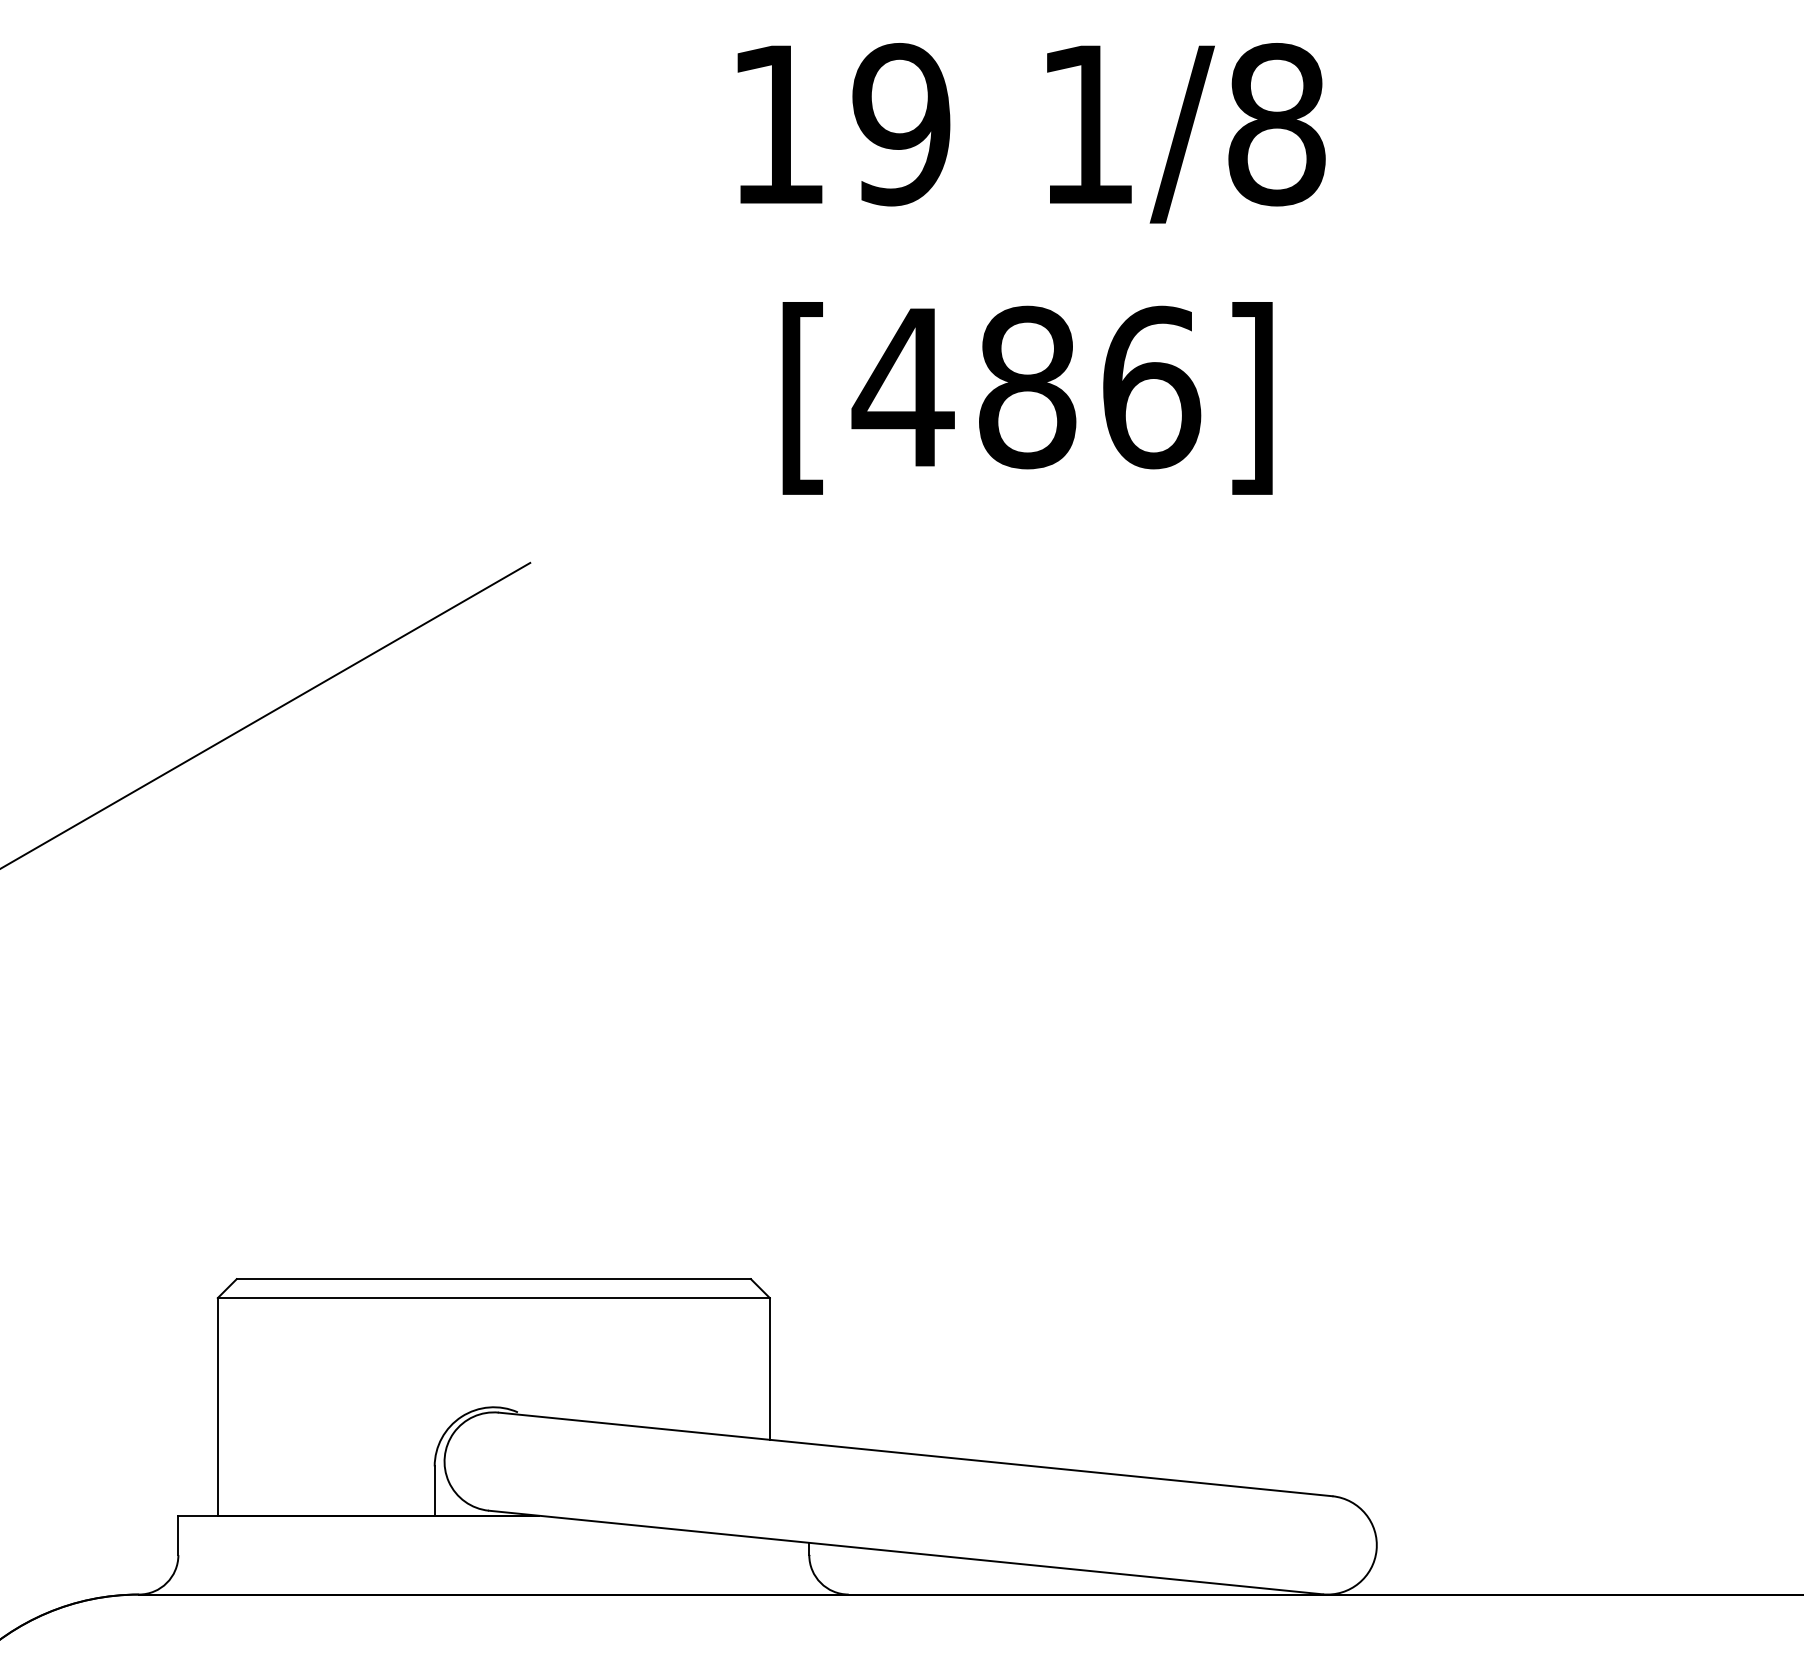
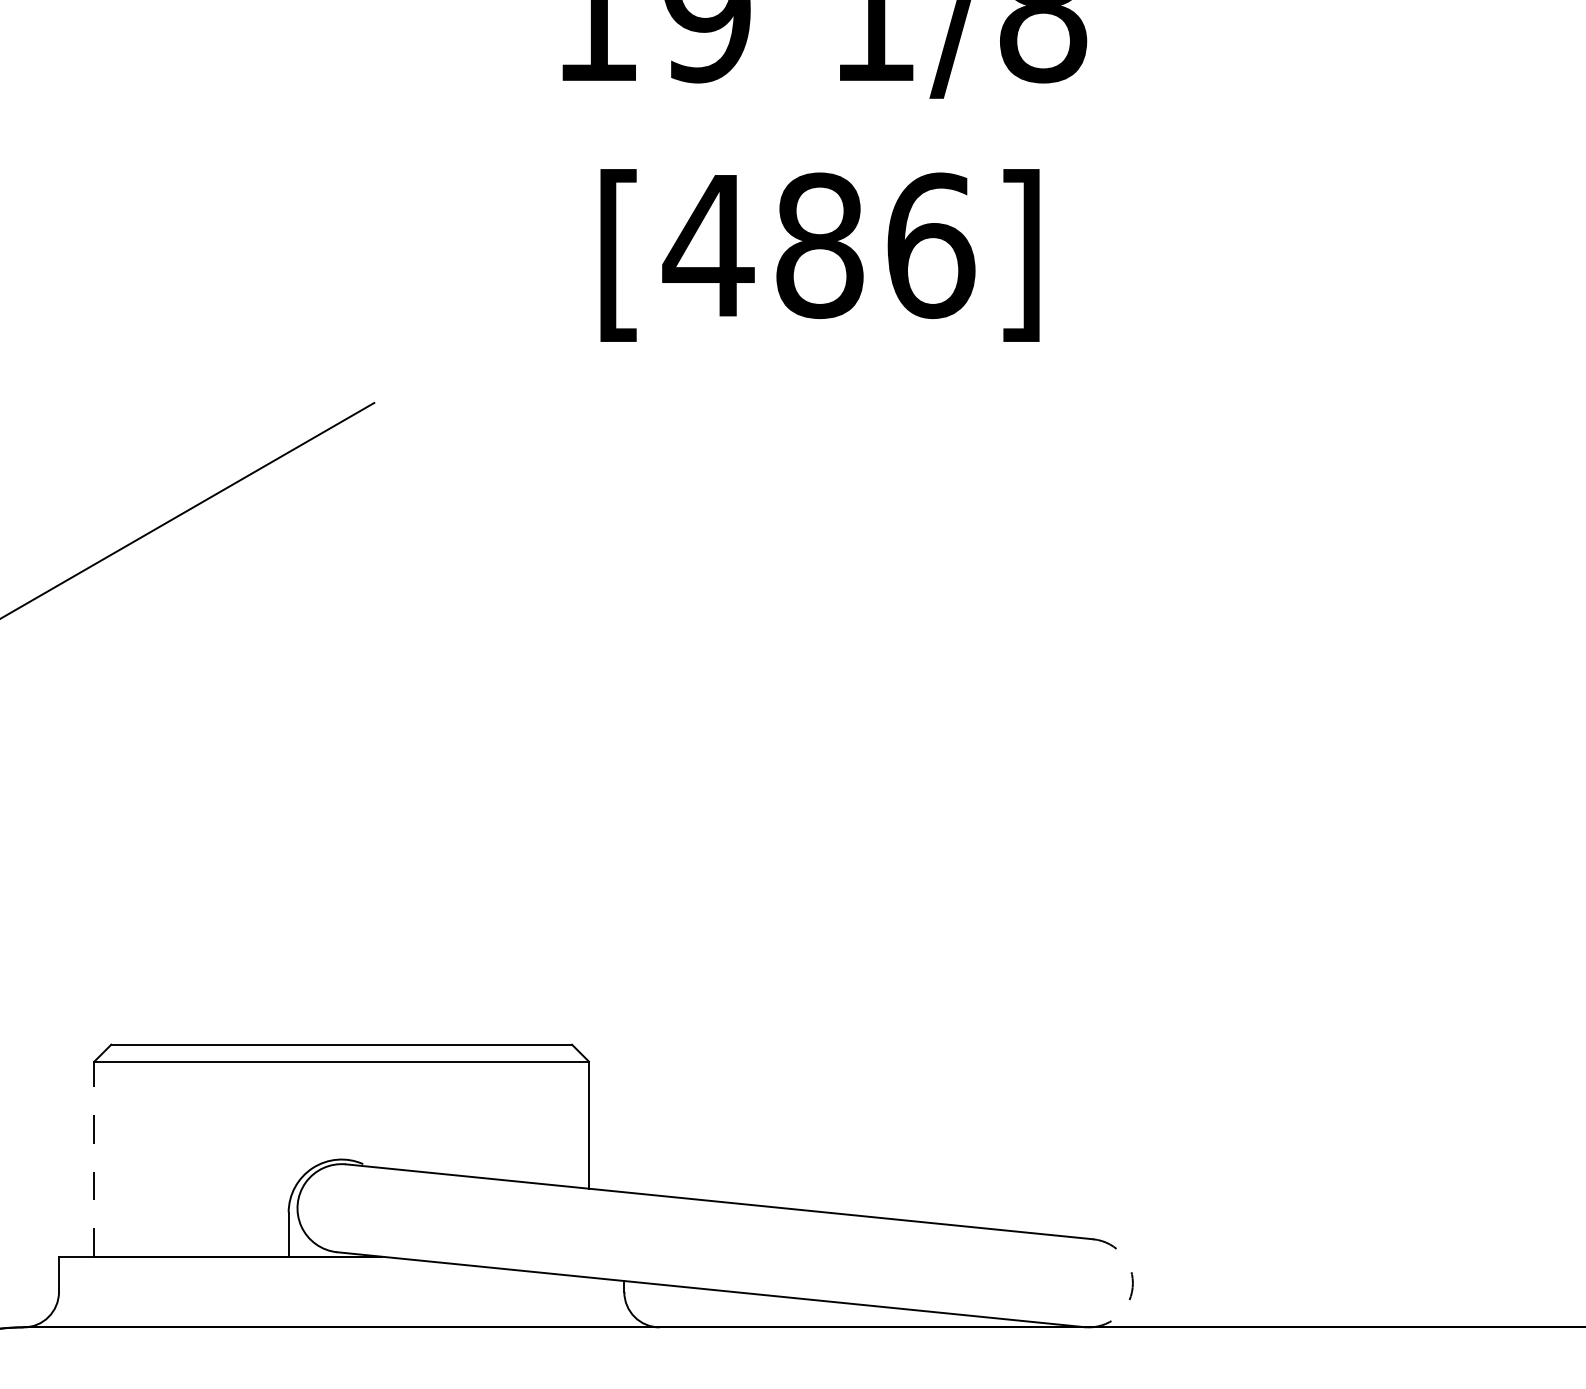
line: (217, 1406) -> (94, 1158), solid -> dashed
arc: (1376, 1550) -> (1132, 1287), solid -> dashed

